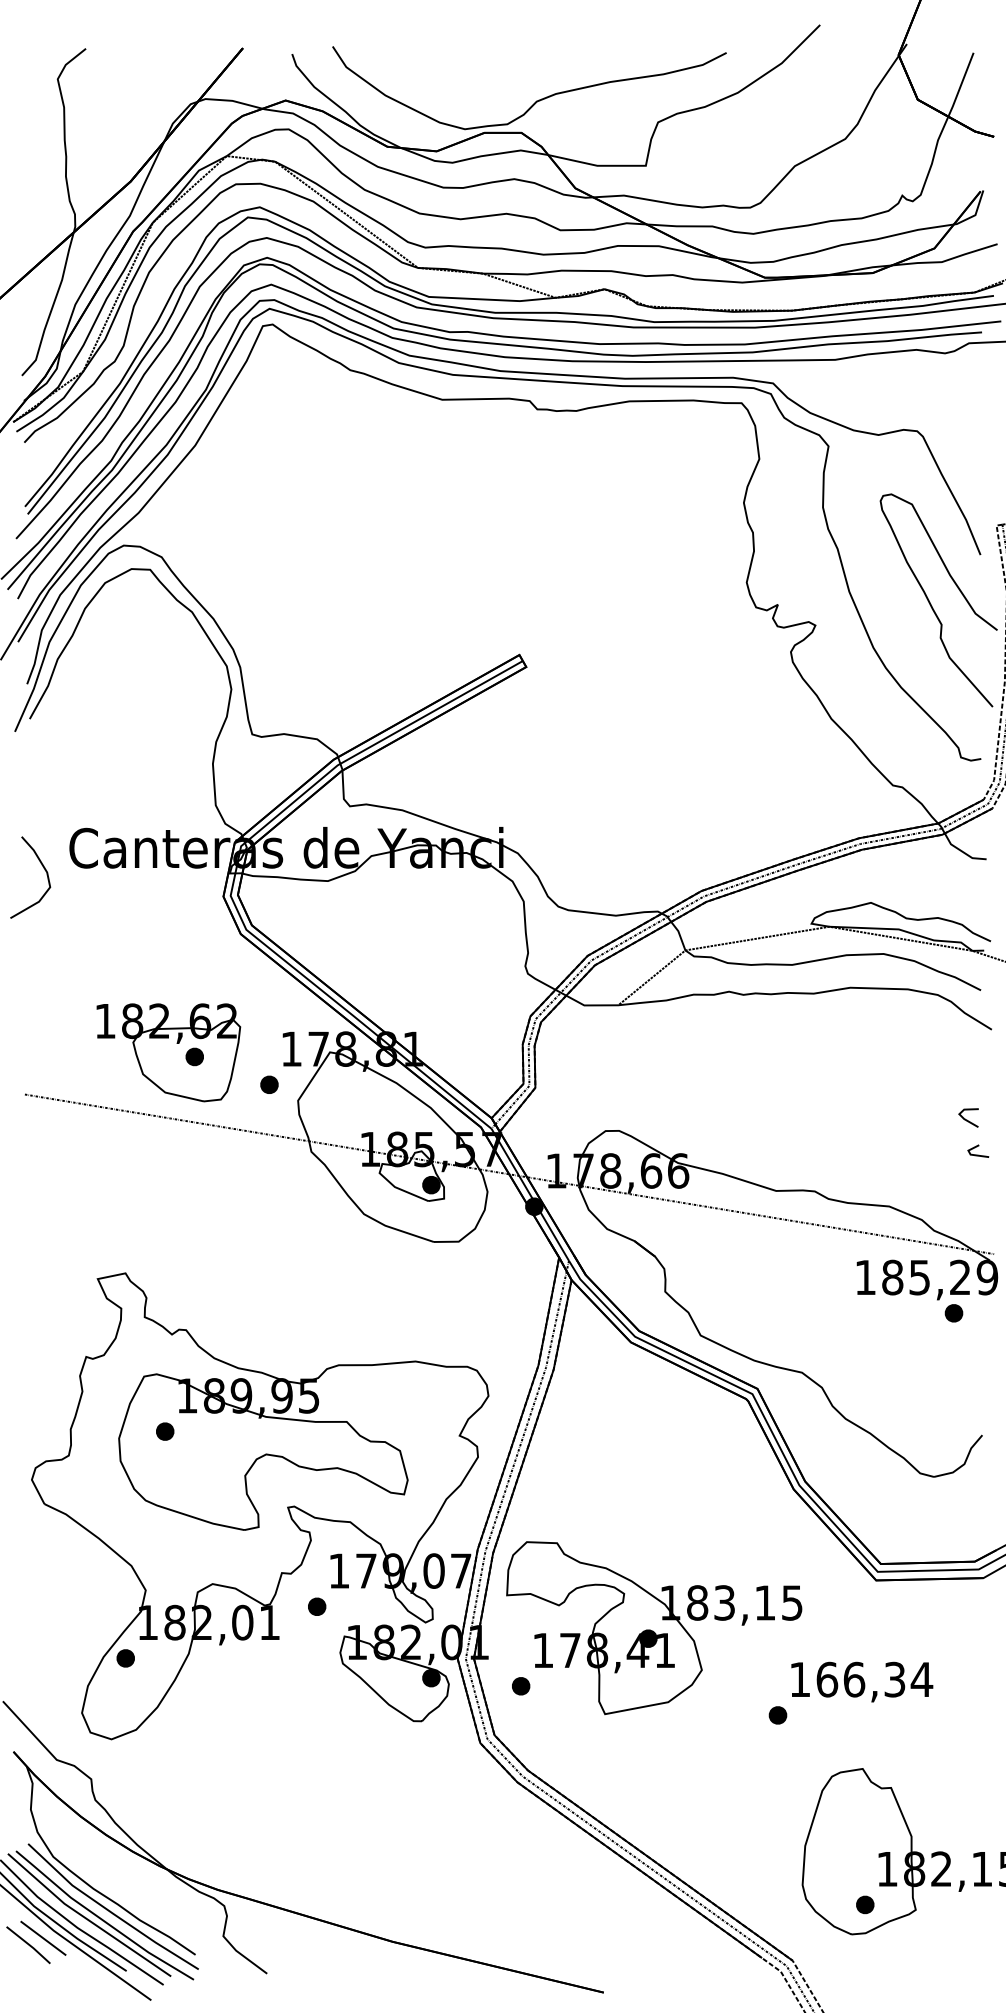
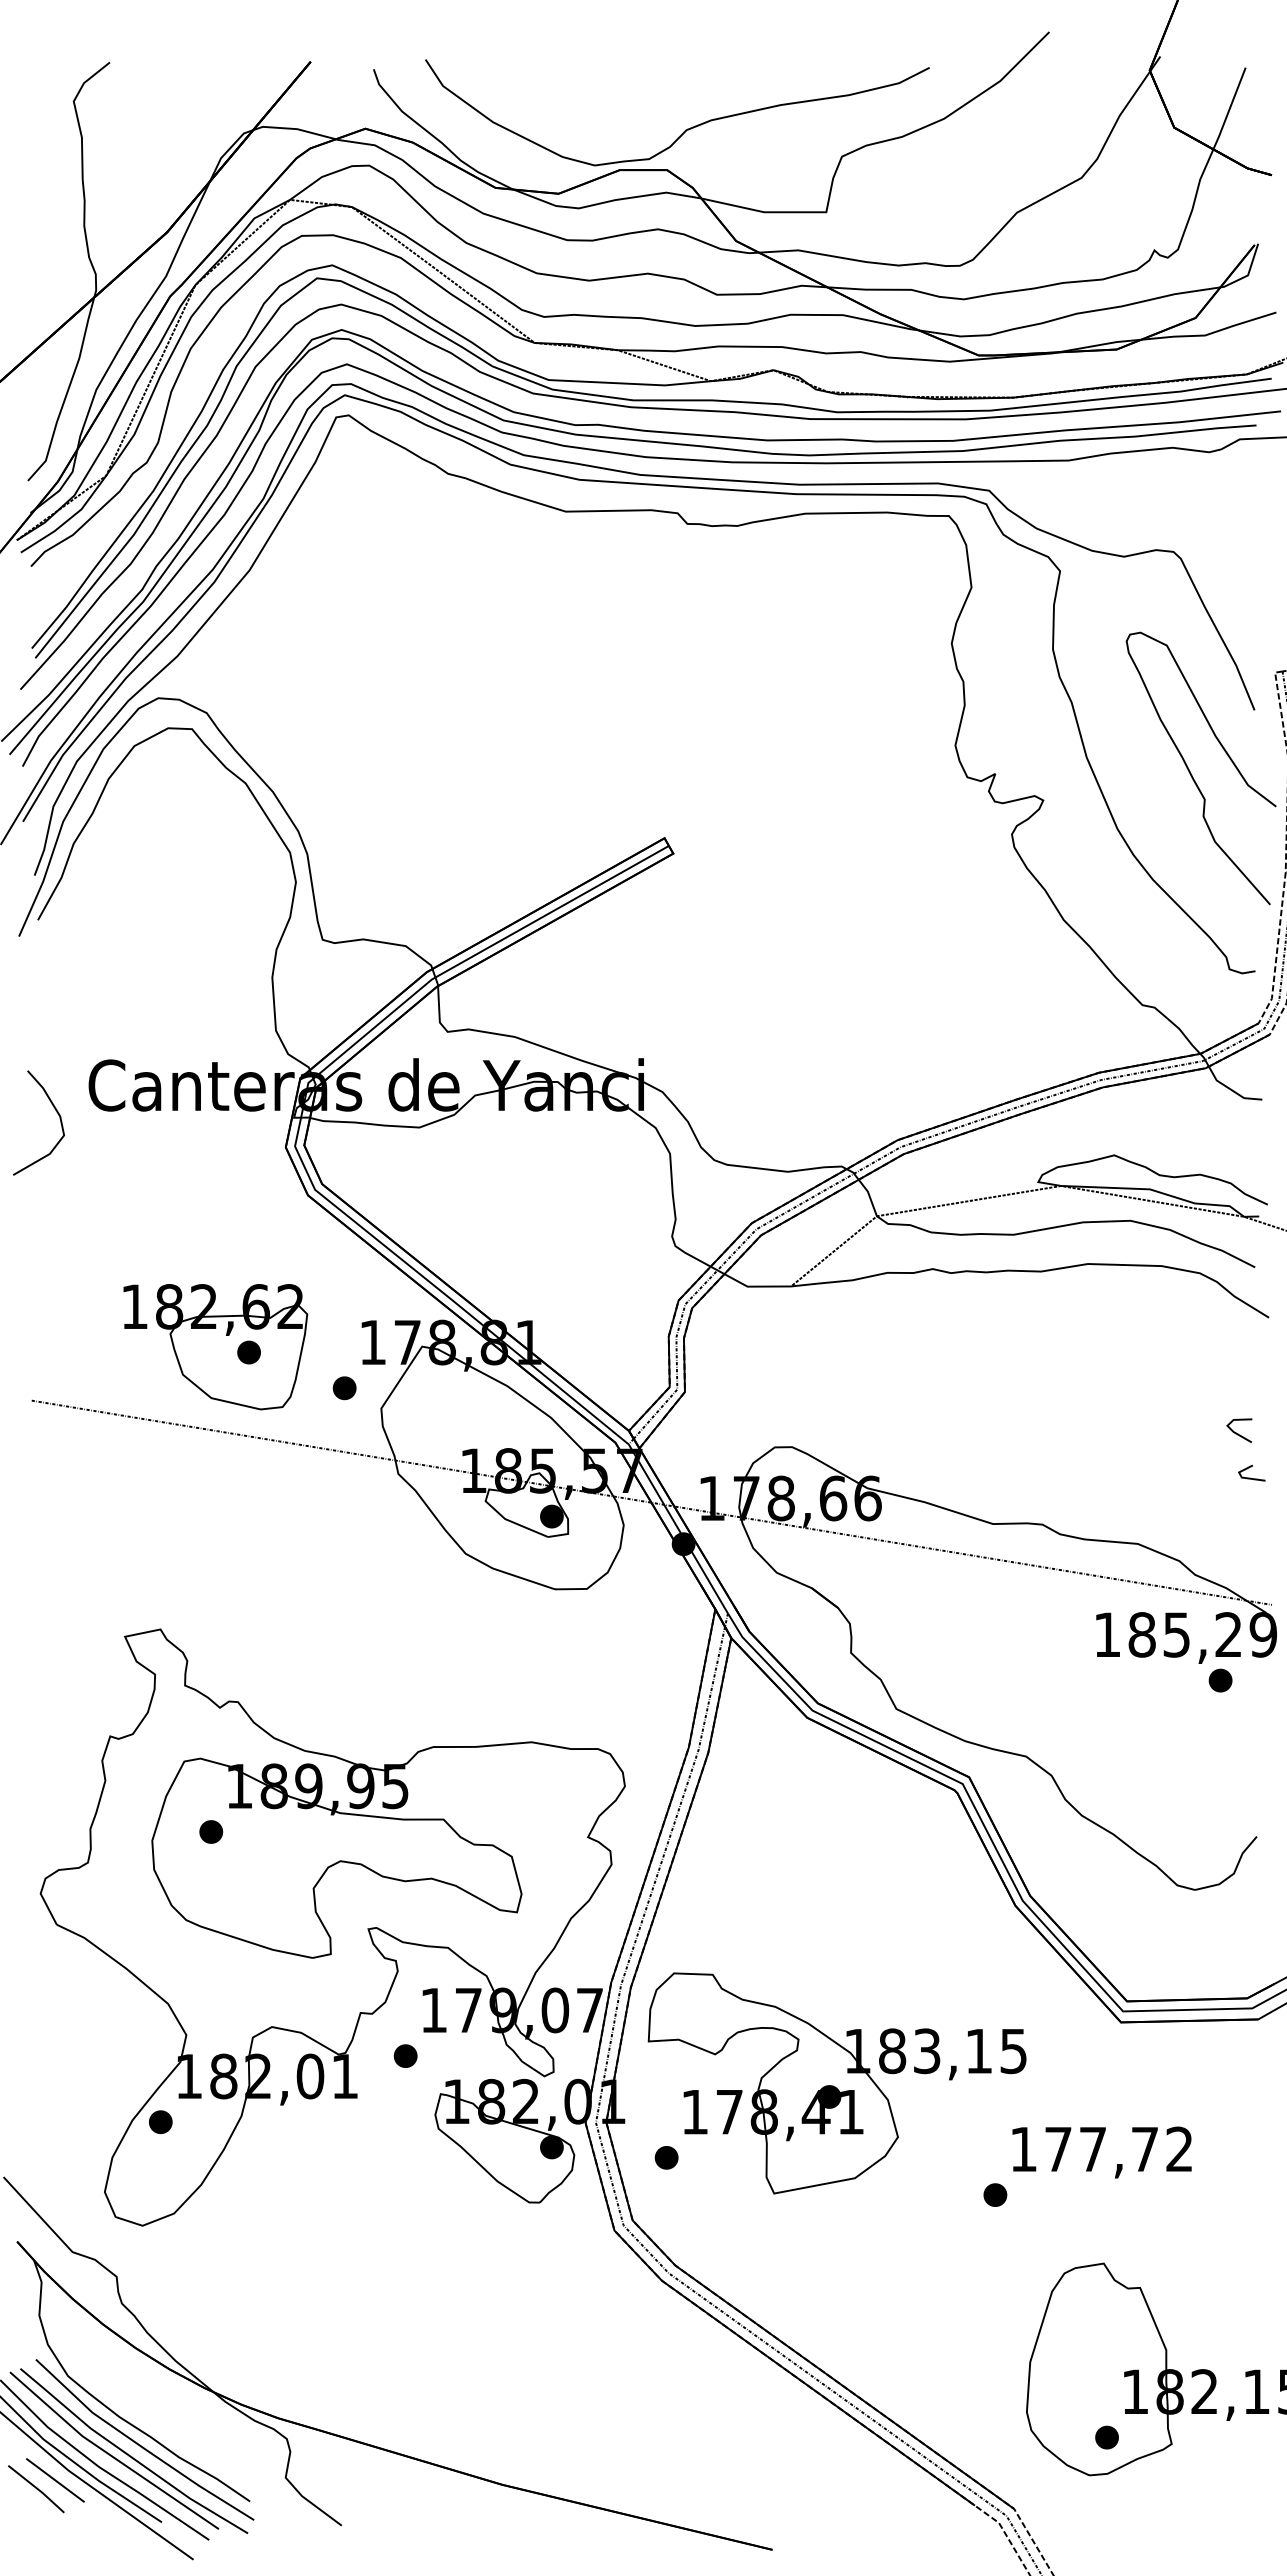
text: (874, 1679) -> (1119, 2149), 166,34 -> 177,72

